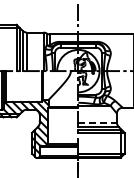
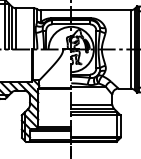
line: (98, 122) -> (92, 104), dashed -> solid

